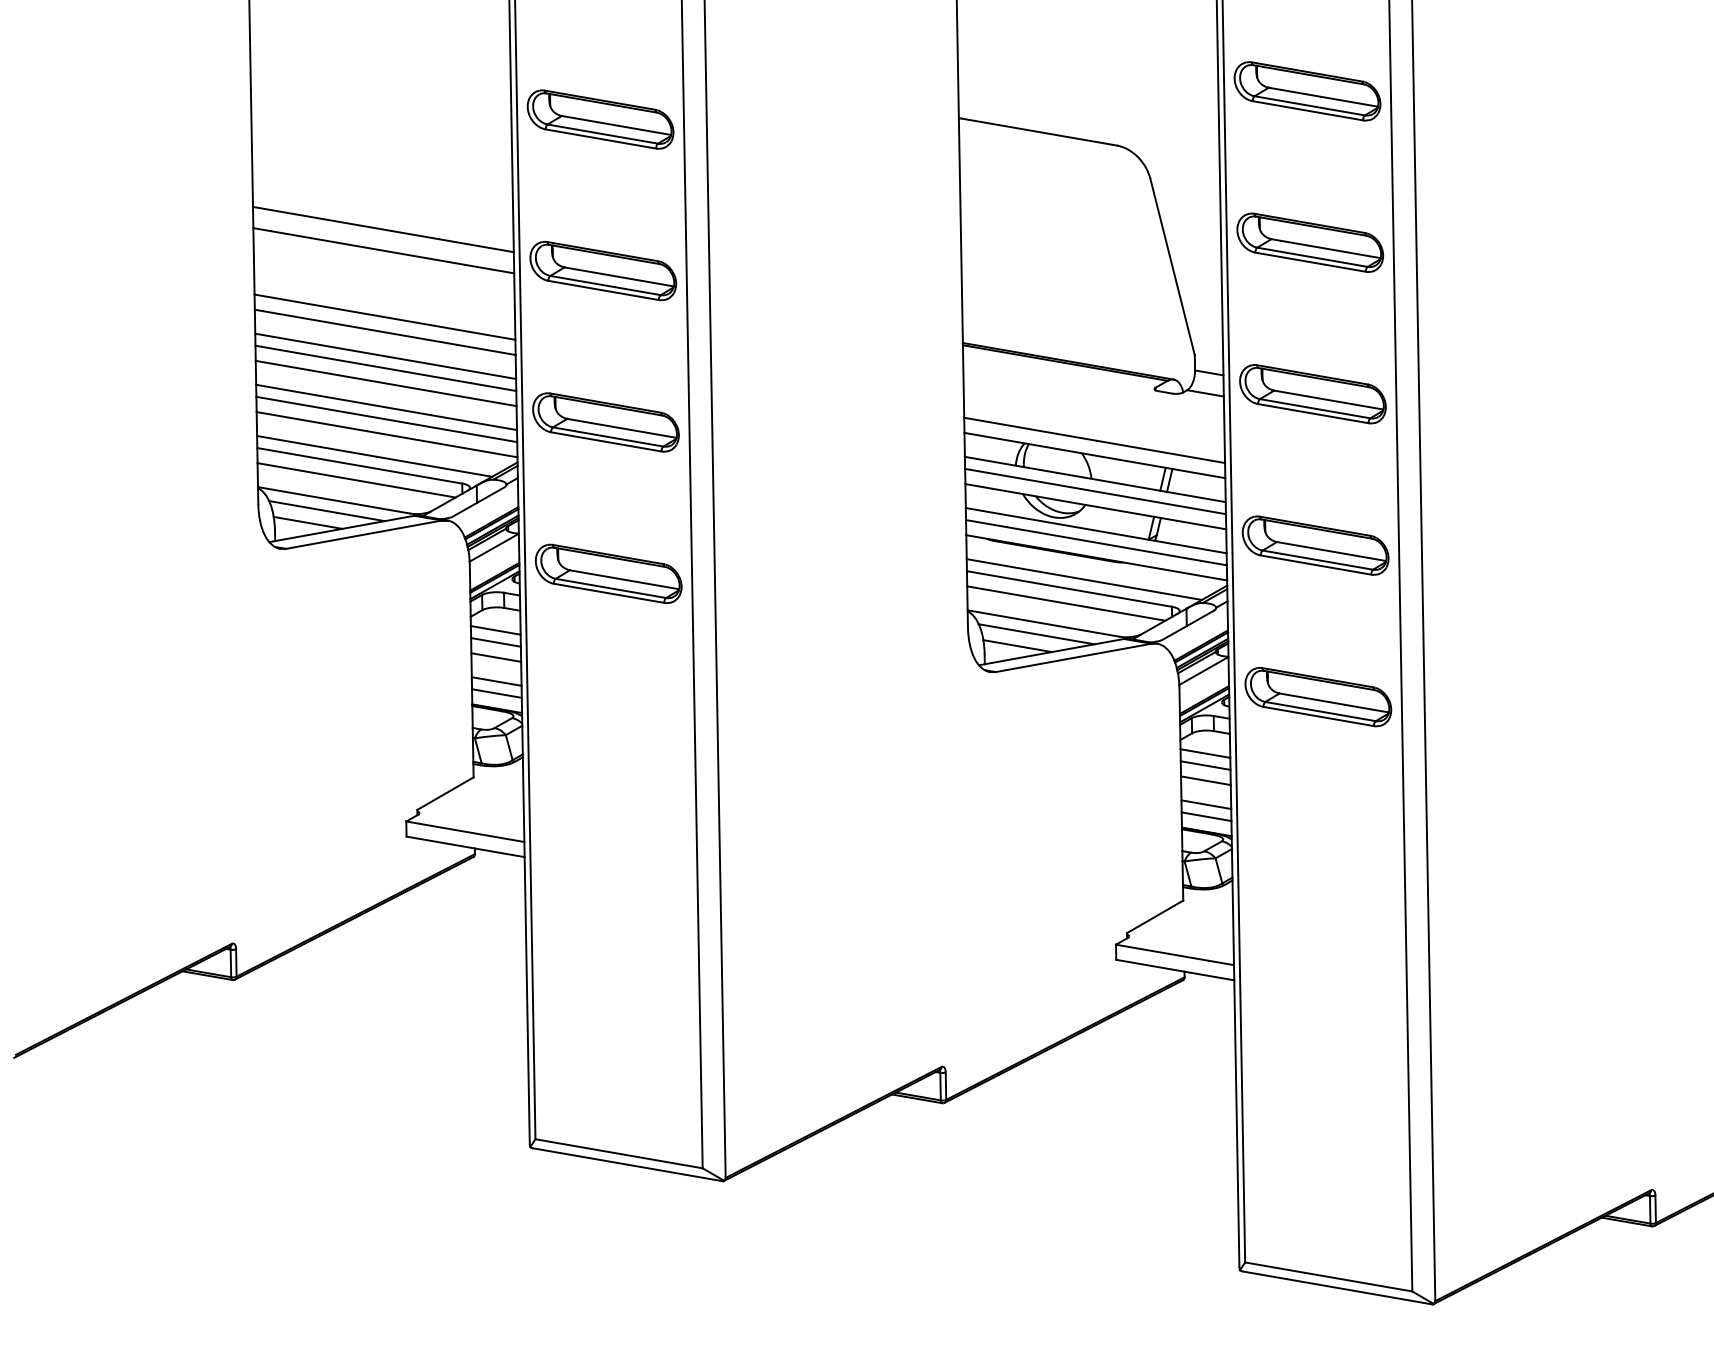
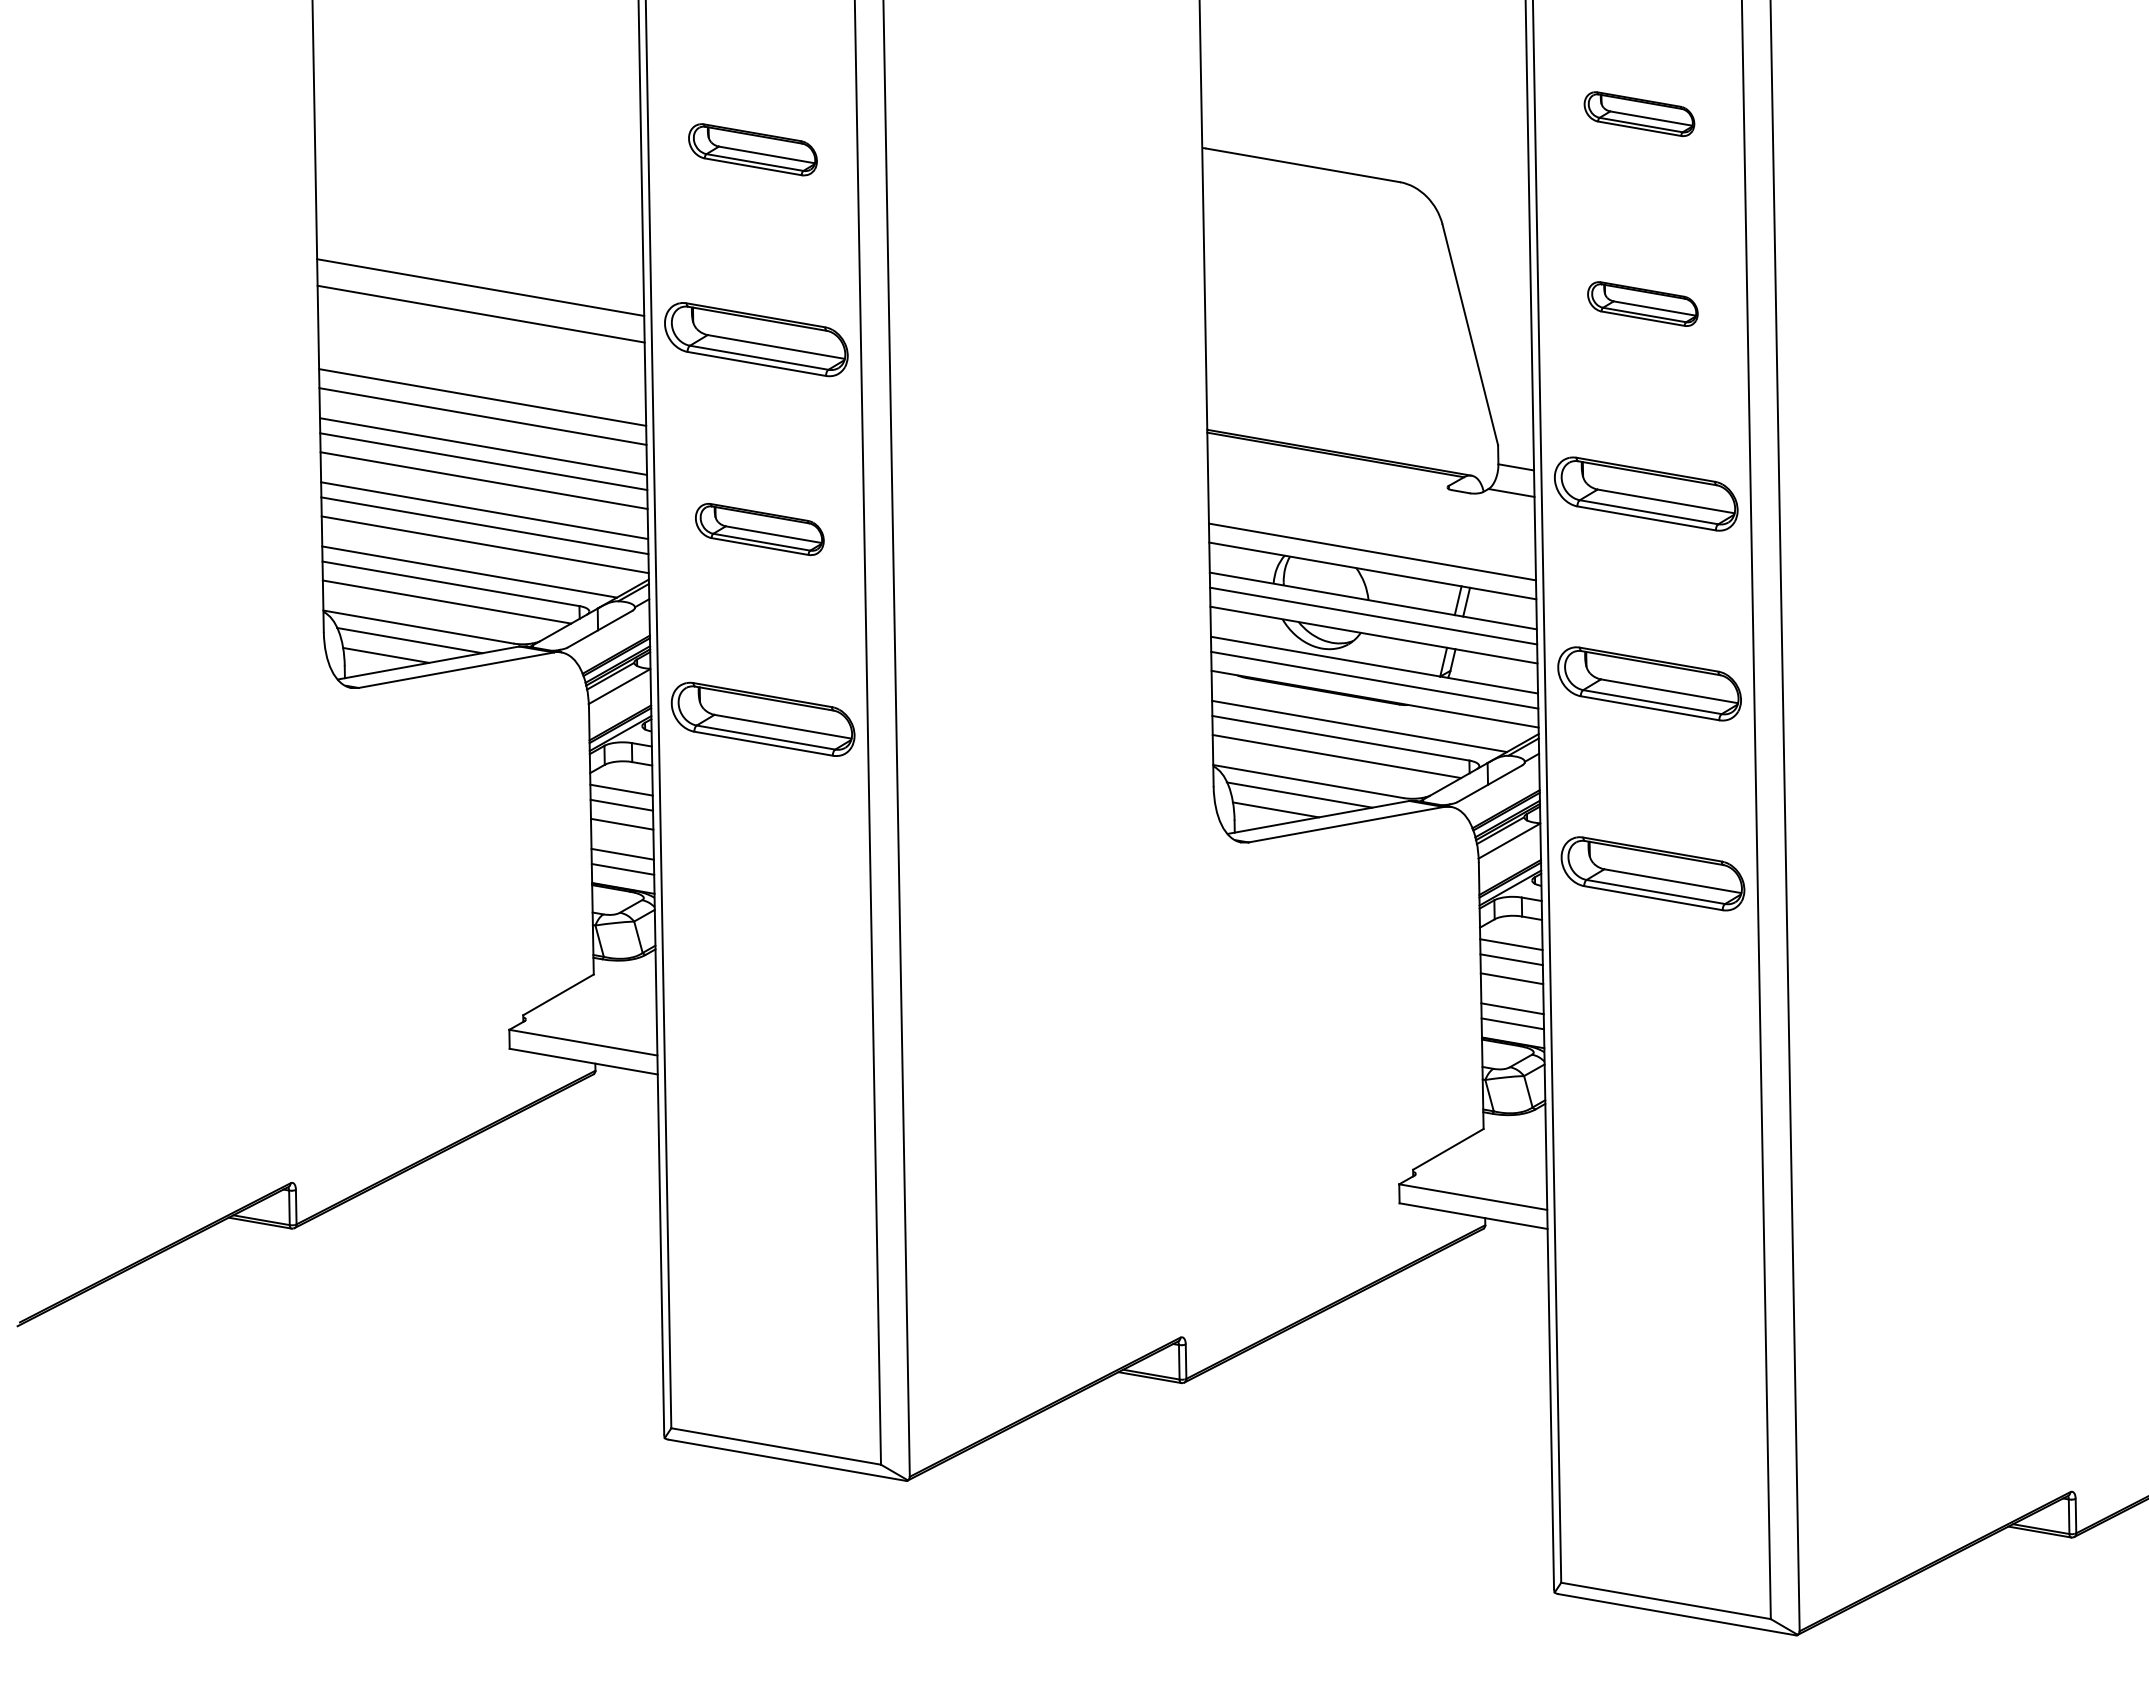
part: (1307, 90) -> (1639, 113), size x0.6
part: (600, 119) -> (752, 149), size x0.7
part: (1309, 242) -> (1642, 303), size x0.6
part: (605, 422) -> (759, 529), size x0.7

